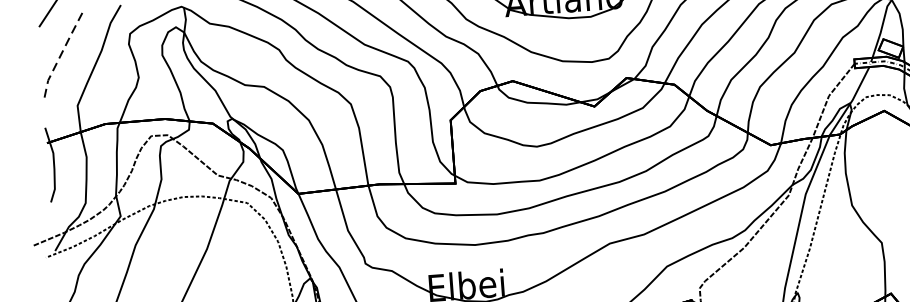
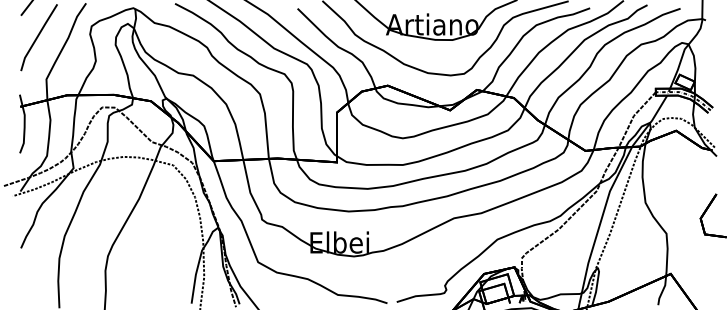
line: (62, 52) -> (37, 36), dashed -> solid

